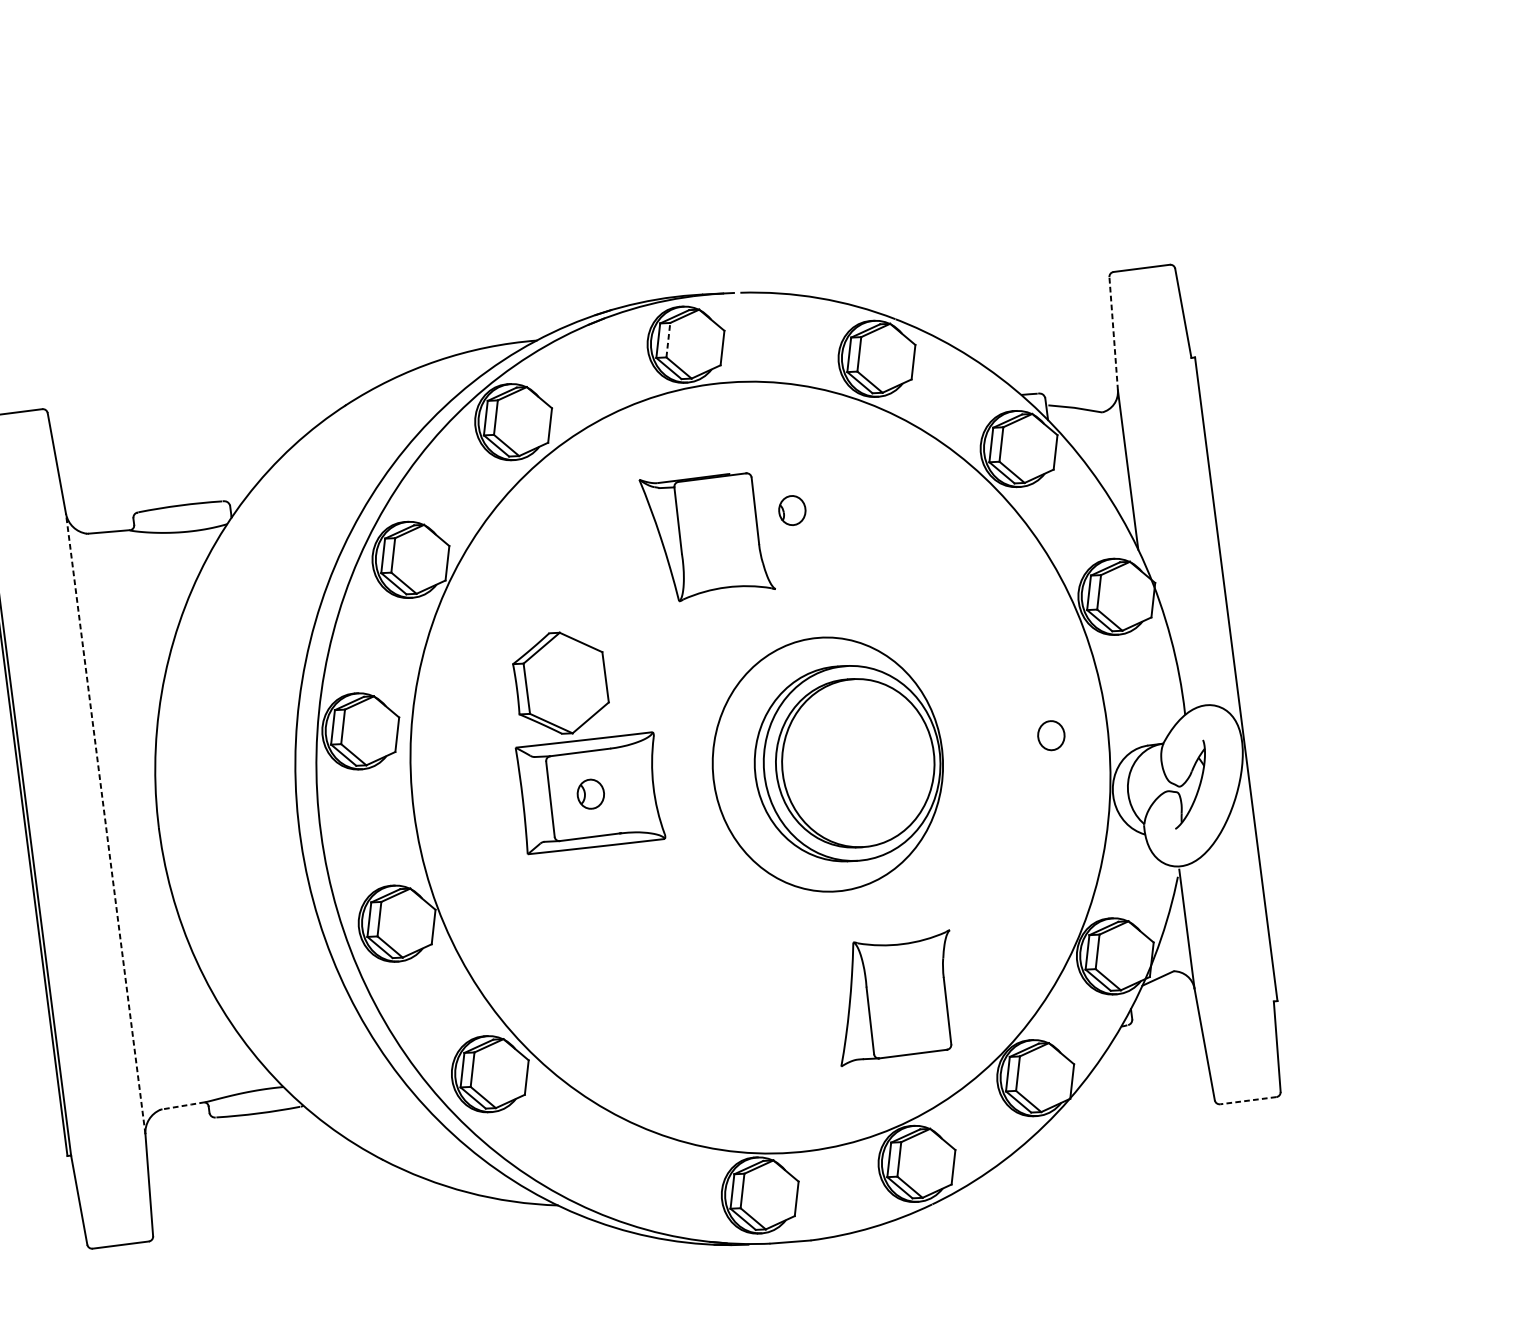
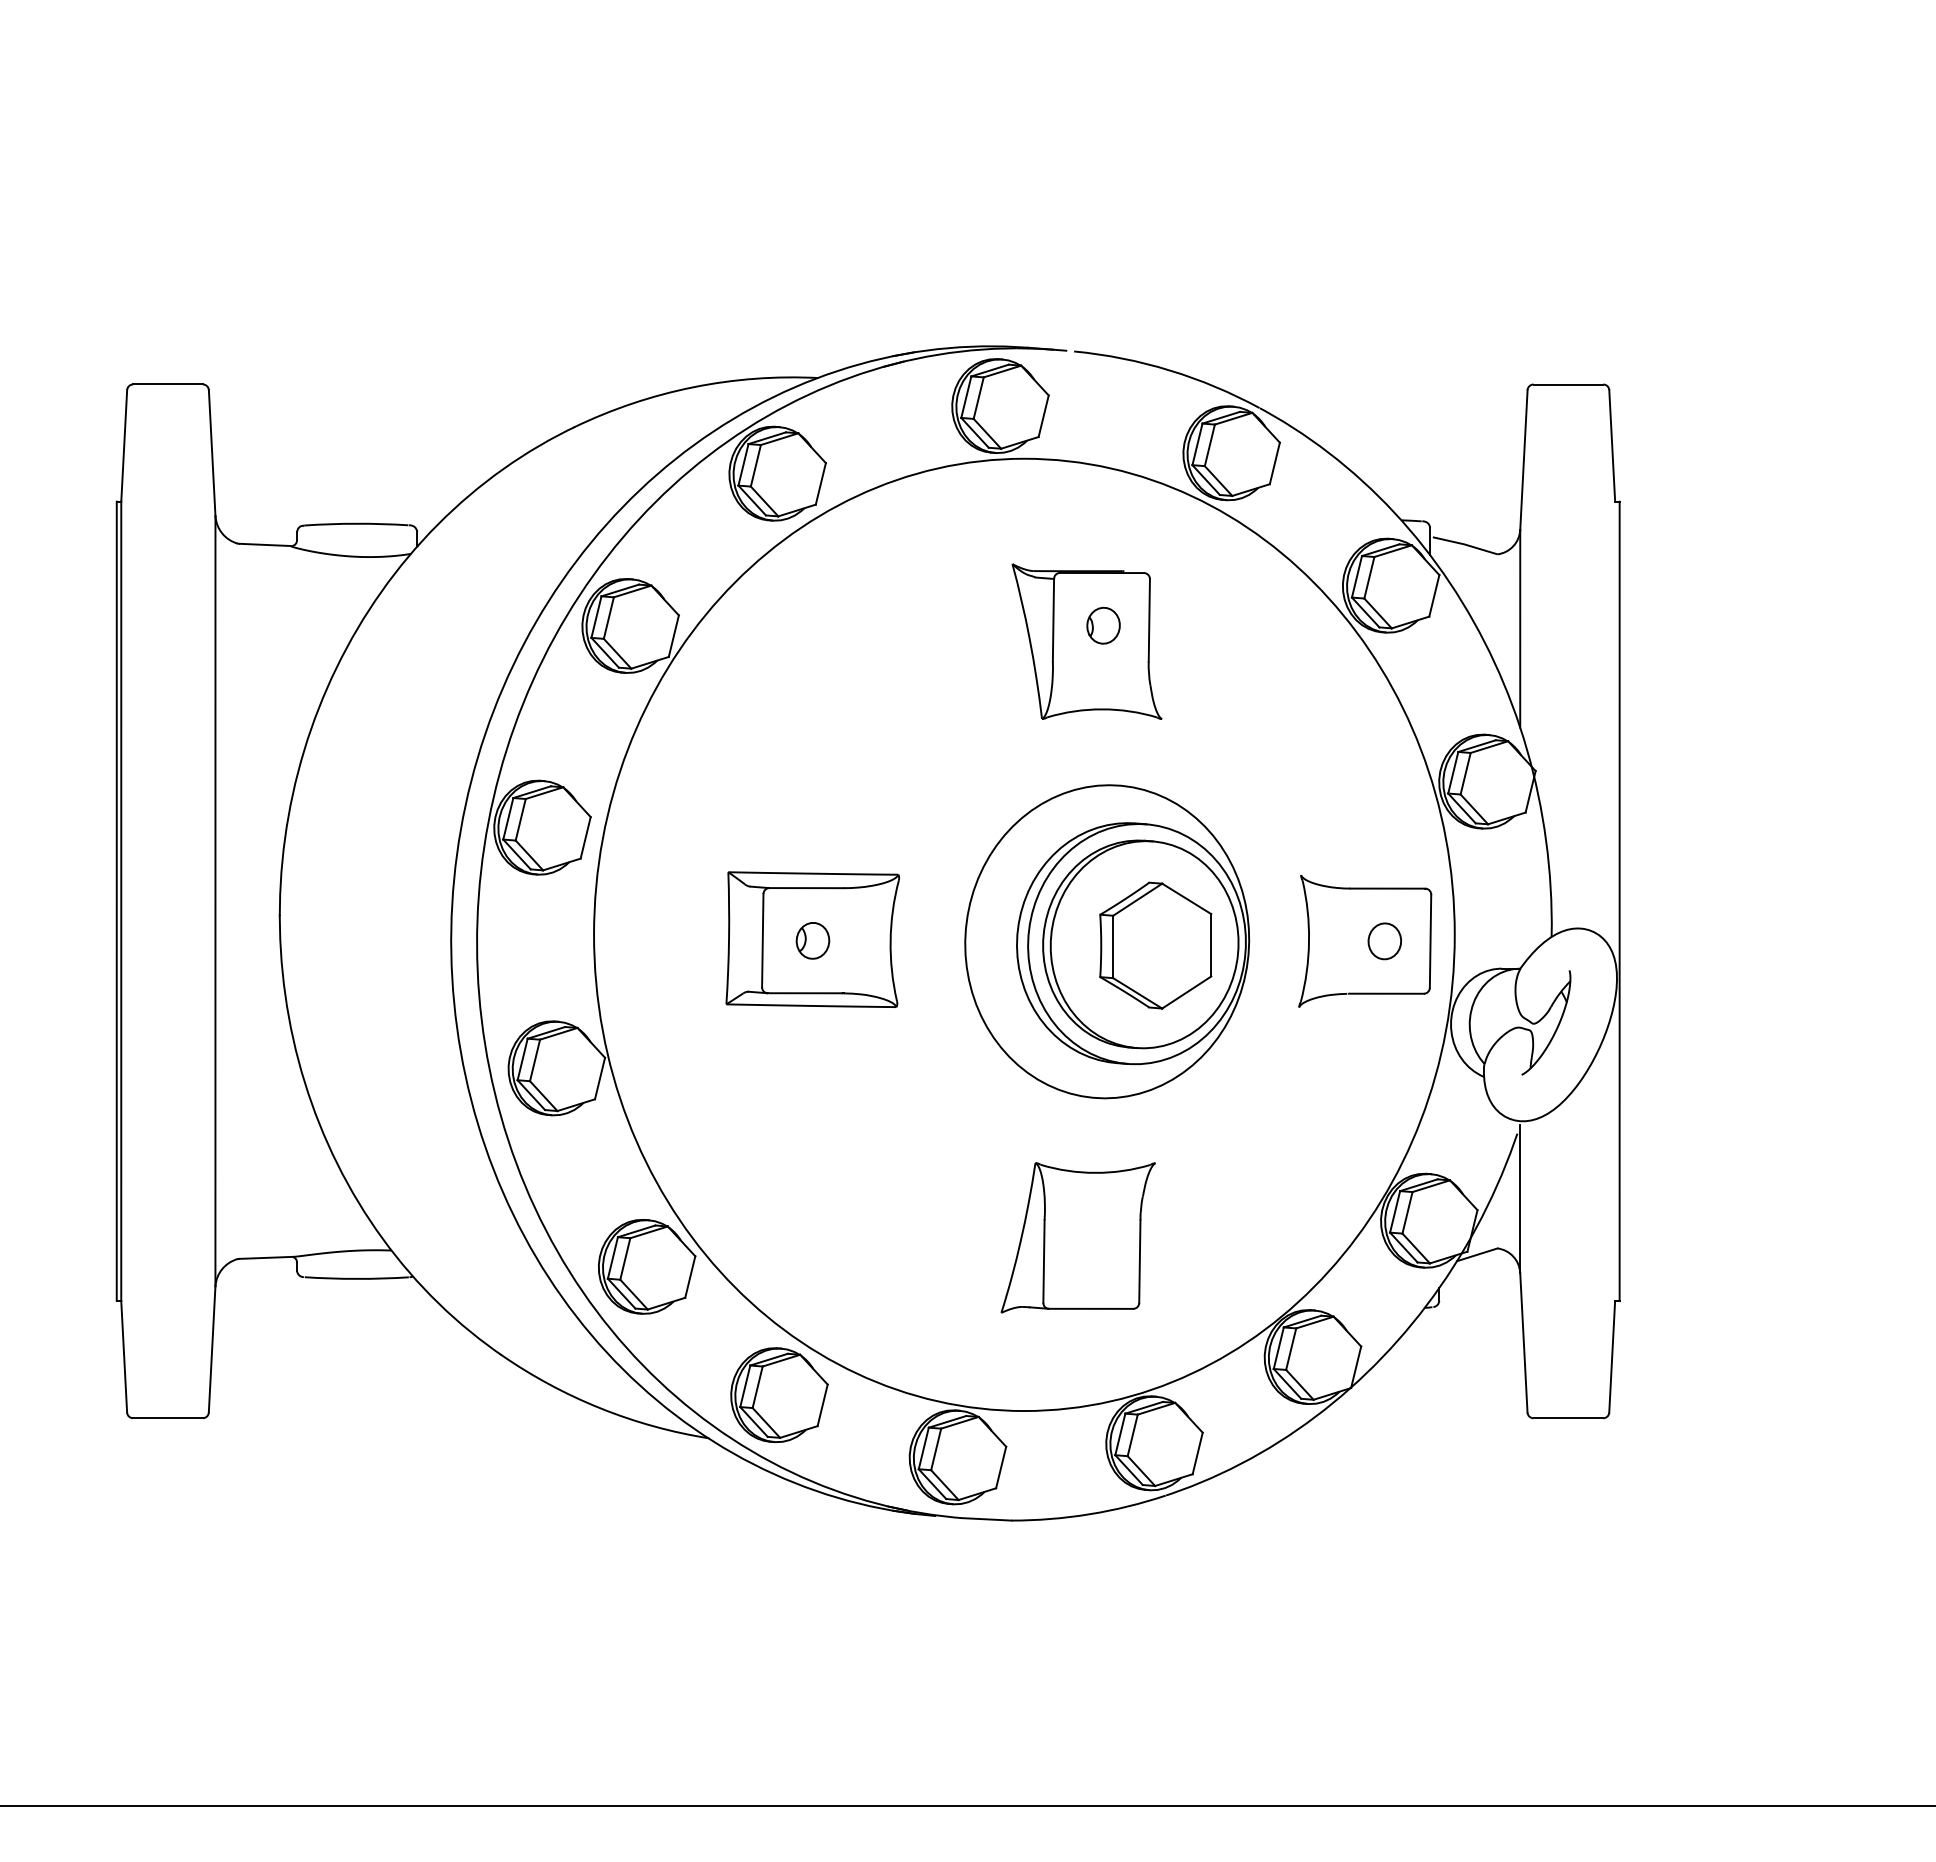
line: (1113, 334) -> (1523, 460), dashed -> solid
line: (668, 339) -> (978, 397), dashed -> solid
part: (706, 534) -> (1086, 641), moved
part: (560, 683) -> (1155, 945), moved
part: (1035, 737) -> (1365, 941), added
line: (105, 823) -> (215, 900), dashed -> solid
part: (894, 998) -> (1077, 1237), moved
line: (1248, 1100) -> (1568, 1418), dashed -> solid
line: (183, 1105) -> (266, 1257), dashed -> solid
part: (610, 1162) -> (779, 1394), added

